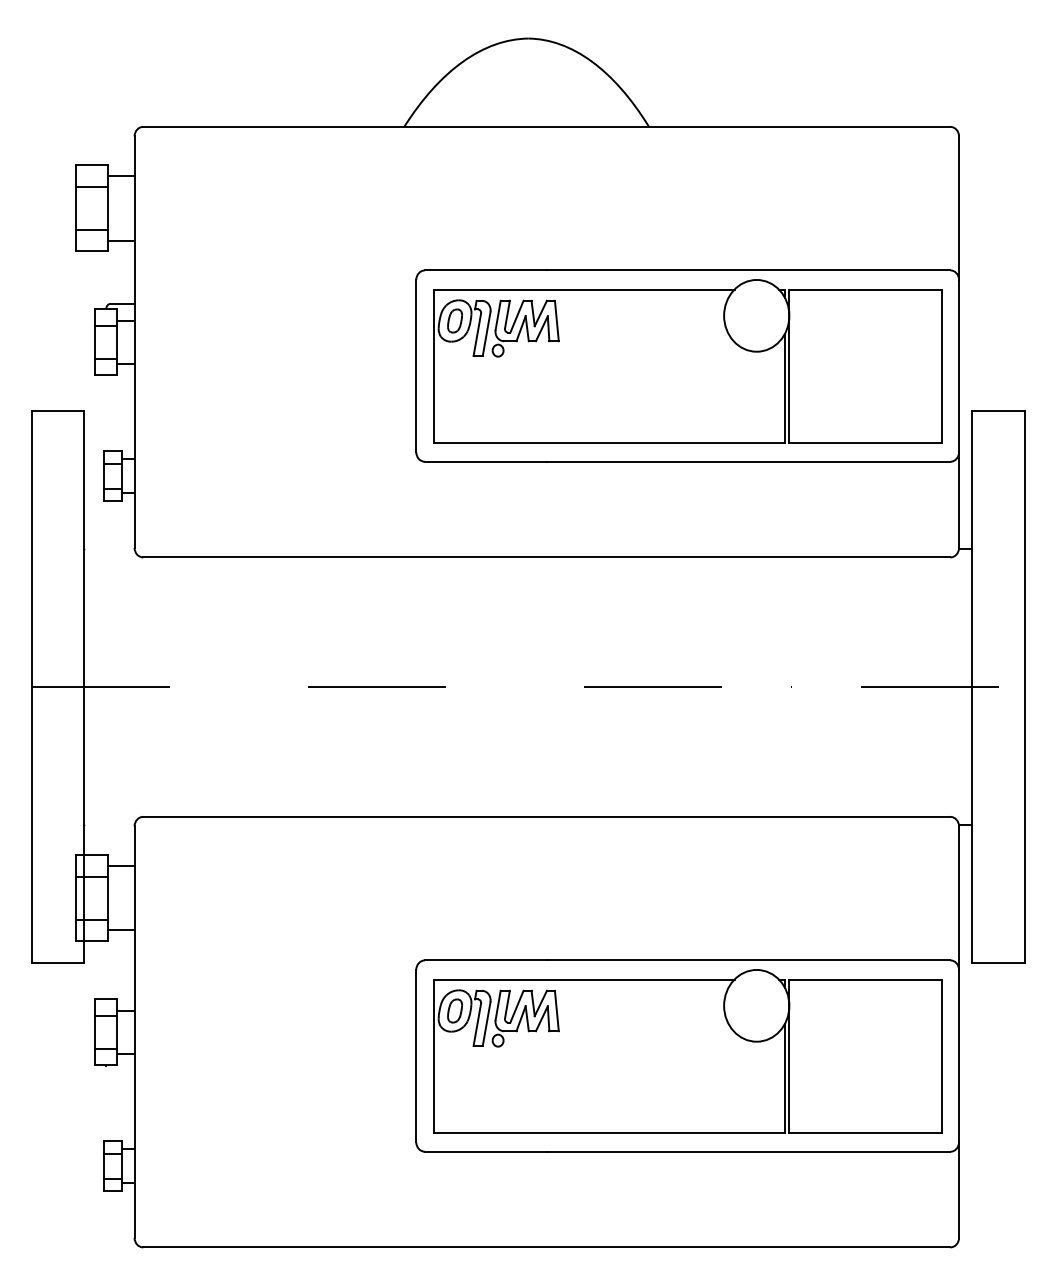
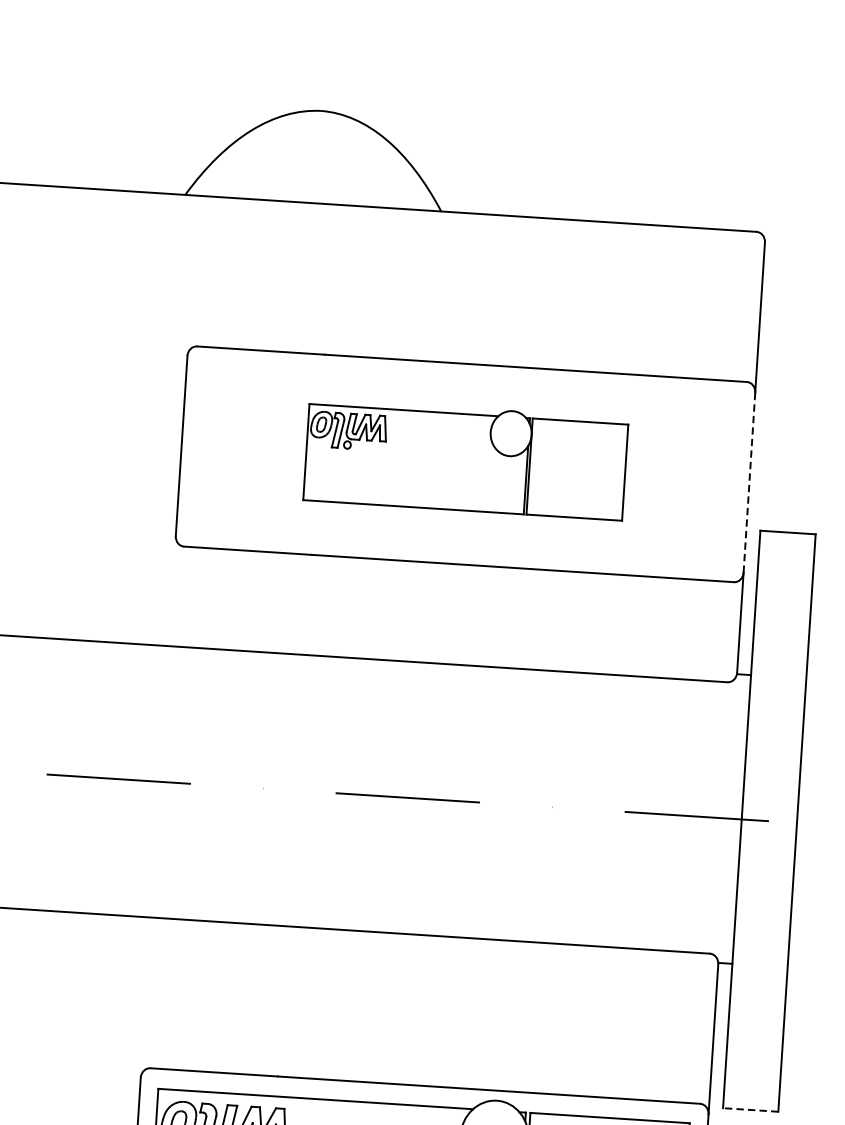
part: (687, 361) -> (465, 459), size x0.6
line: (959, 365) -> (749, 482), solid -> dashed
line: (998, 963) -> (750, 1110), solid -> dashed

